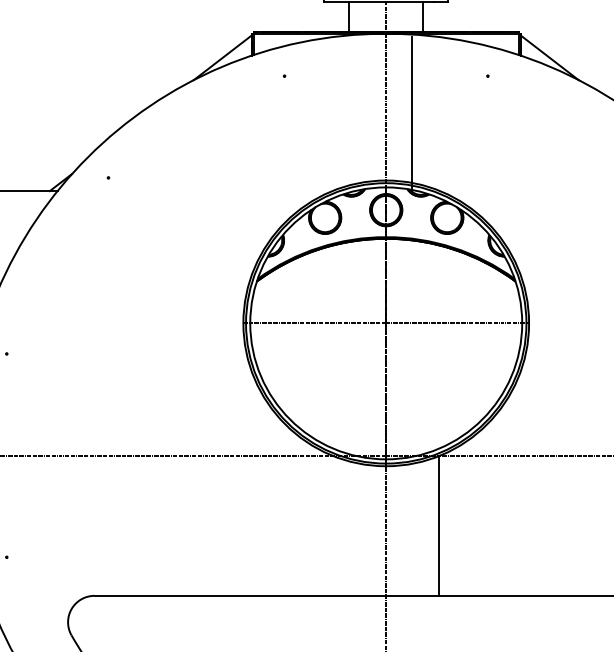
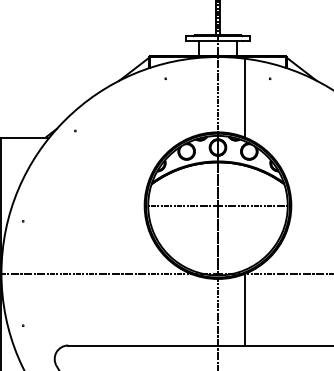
line: (412, 112) -> (245, 97), moved

